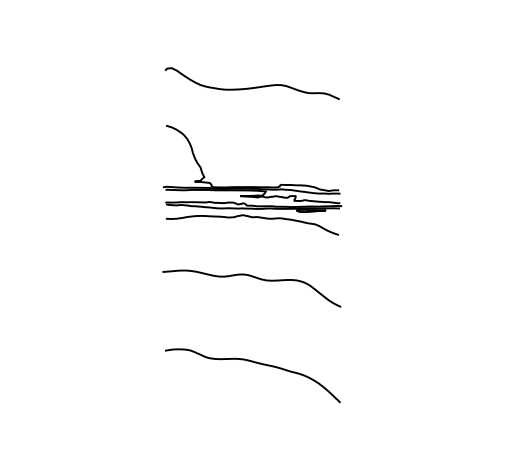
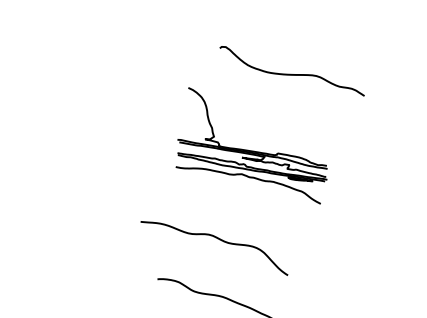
curve: (251, 87) -> (291, 74), moved
curve: (254, 278) -> (218, 239), moved

